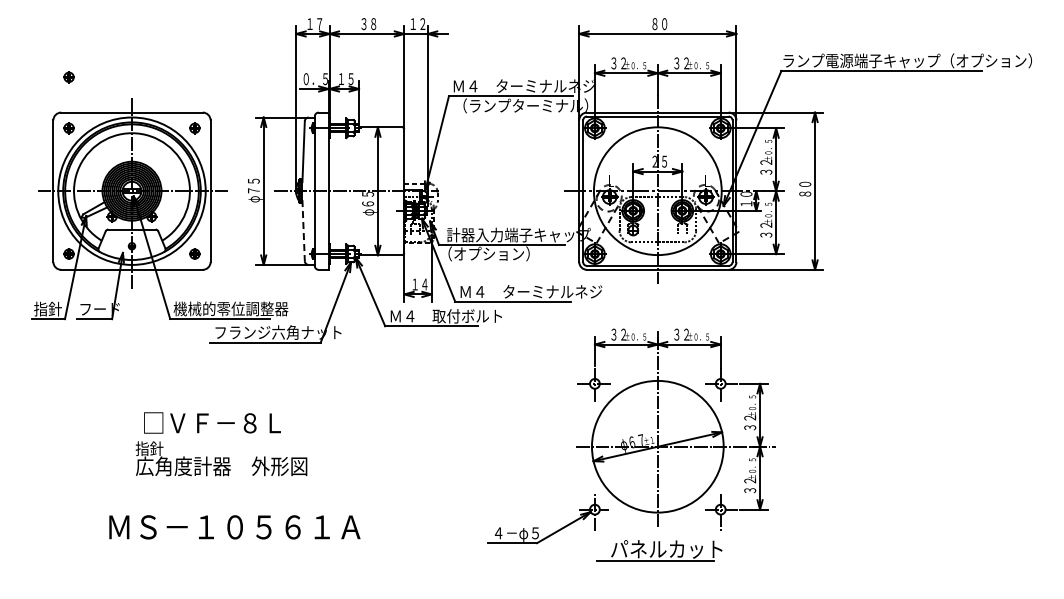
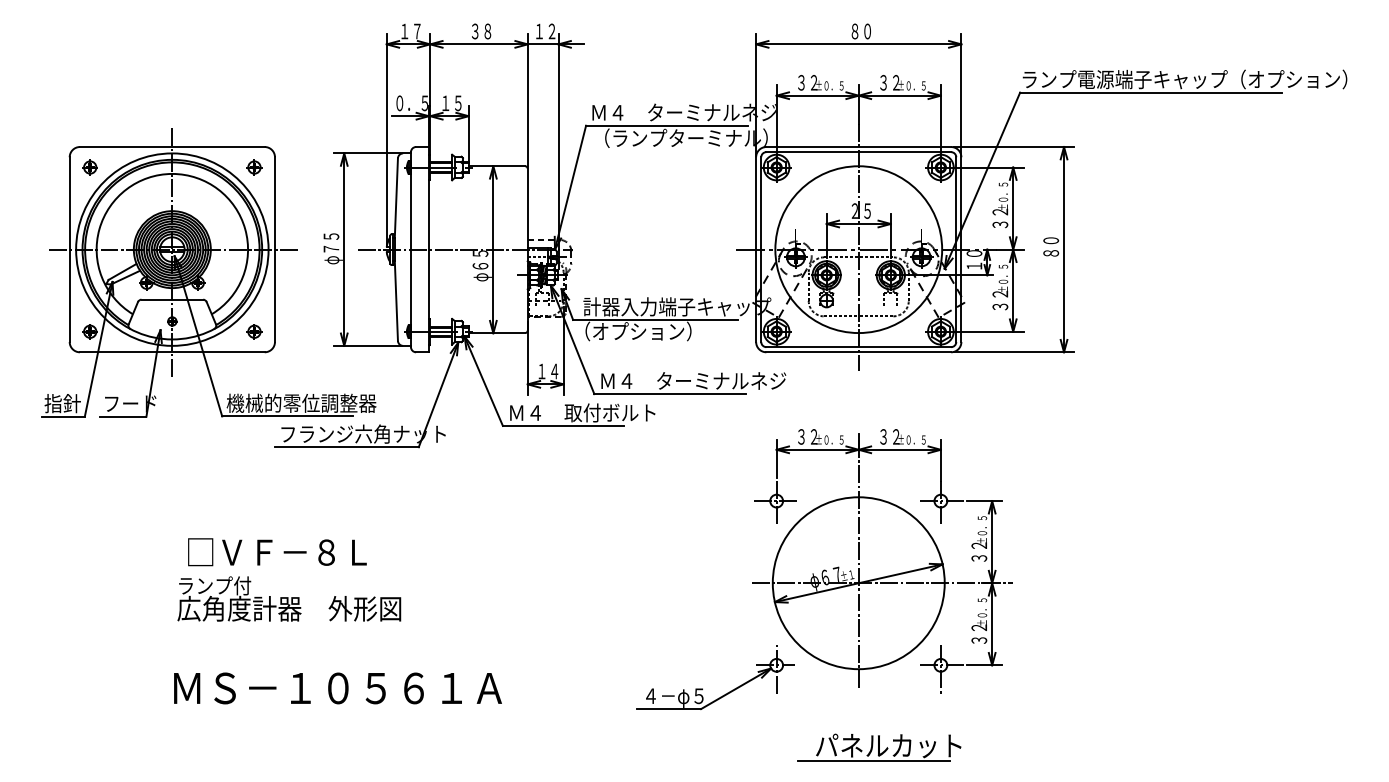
part: (68, 77) -> (89, 101), removed
line: (303, 230) -> (396, 300), dashed -> solid
text: (163, 448) -> (213, 585), 指針 -> ランプ付
text: (234, 527) -> (337, 688), moved
part: (659, 550) -> (879, 747), moved

